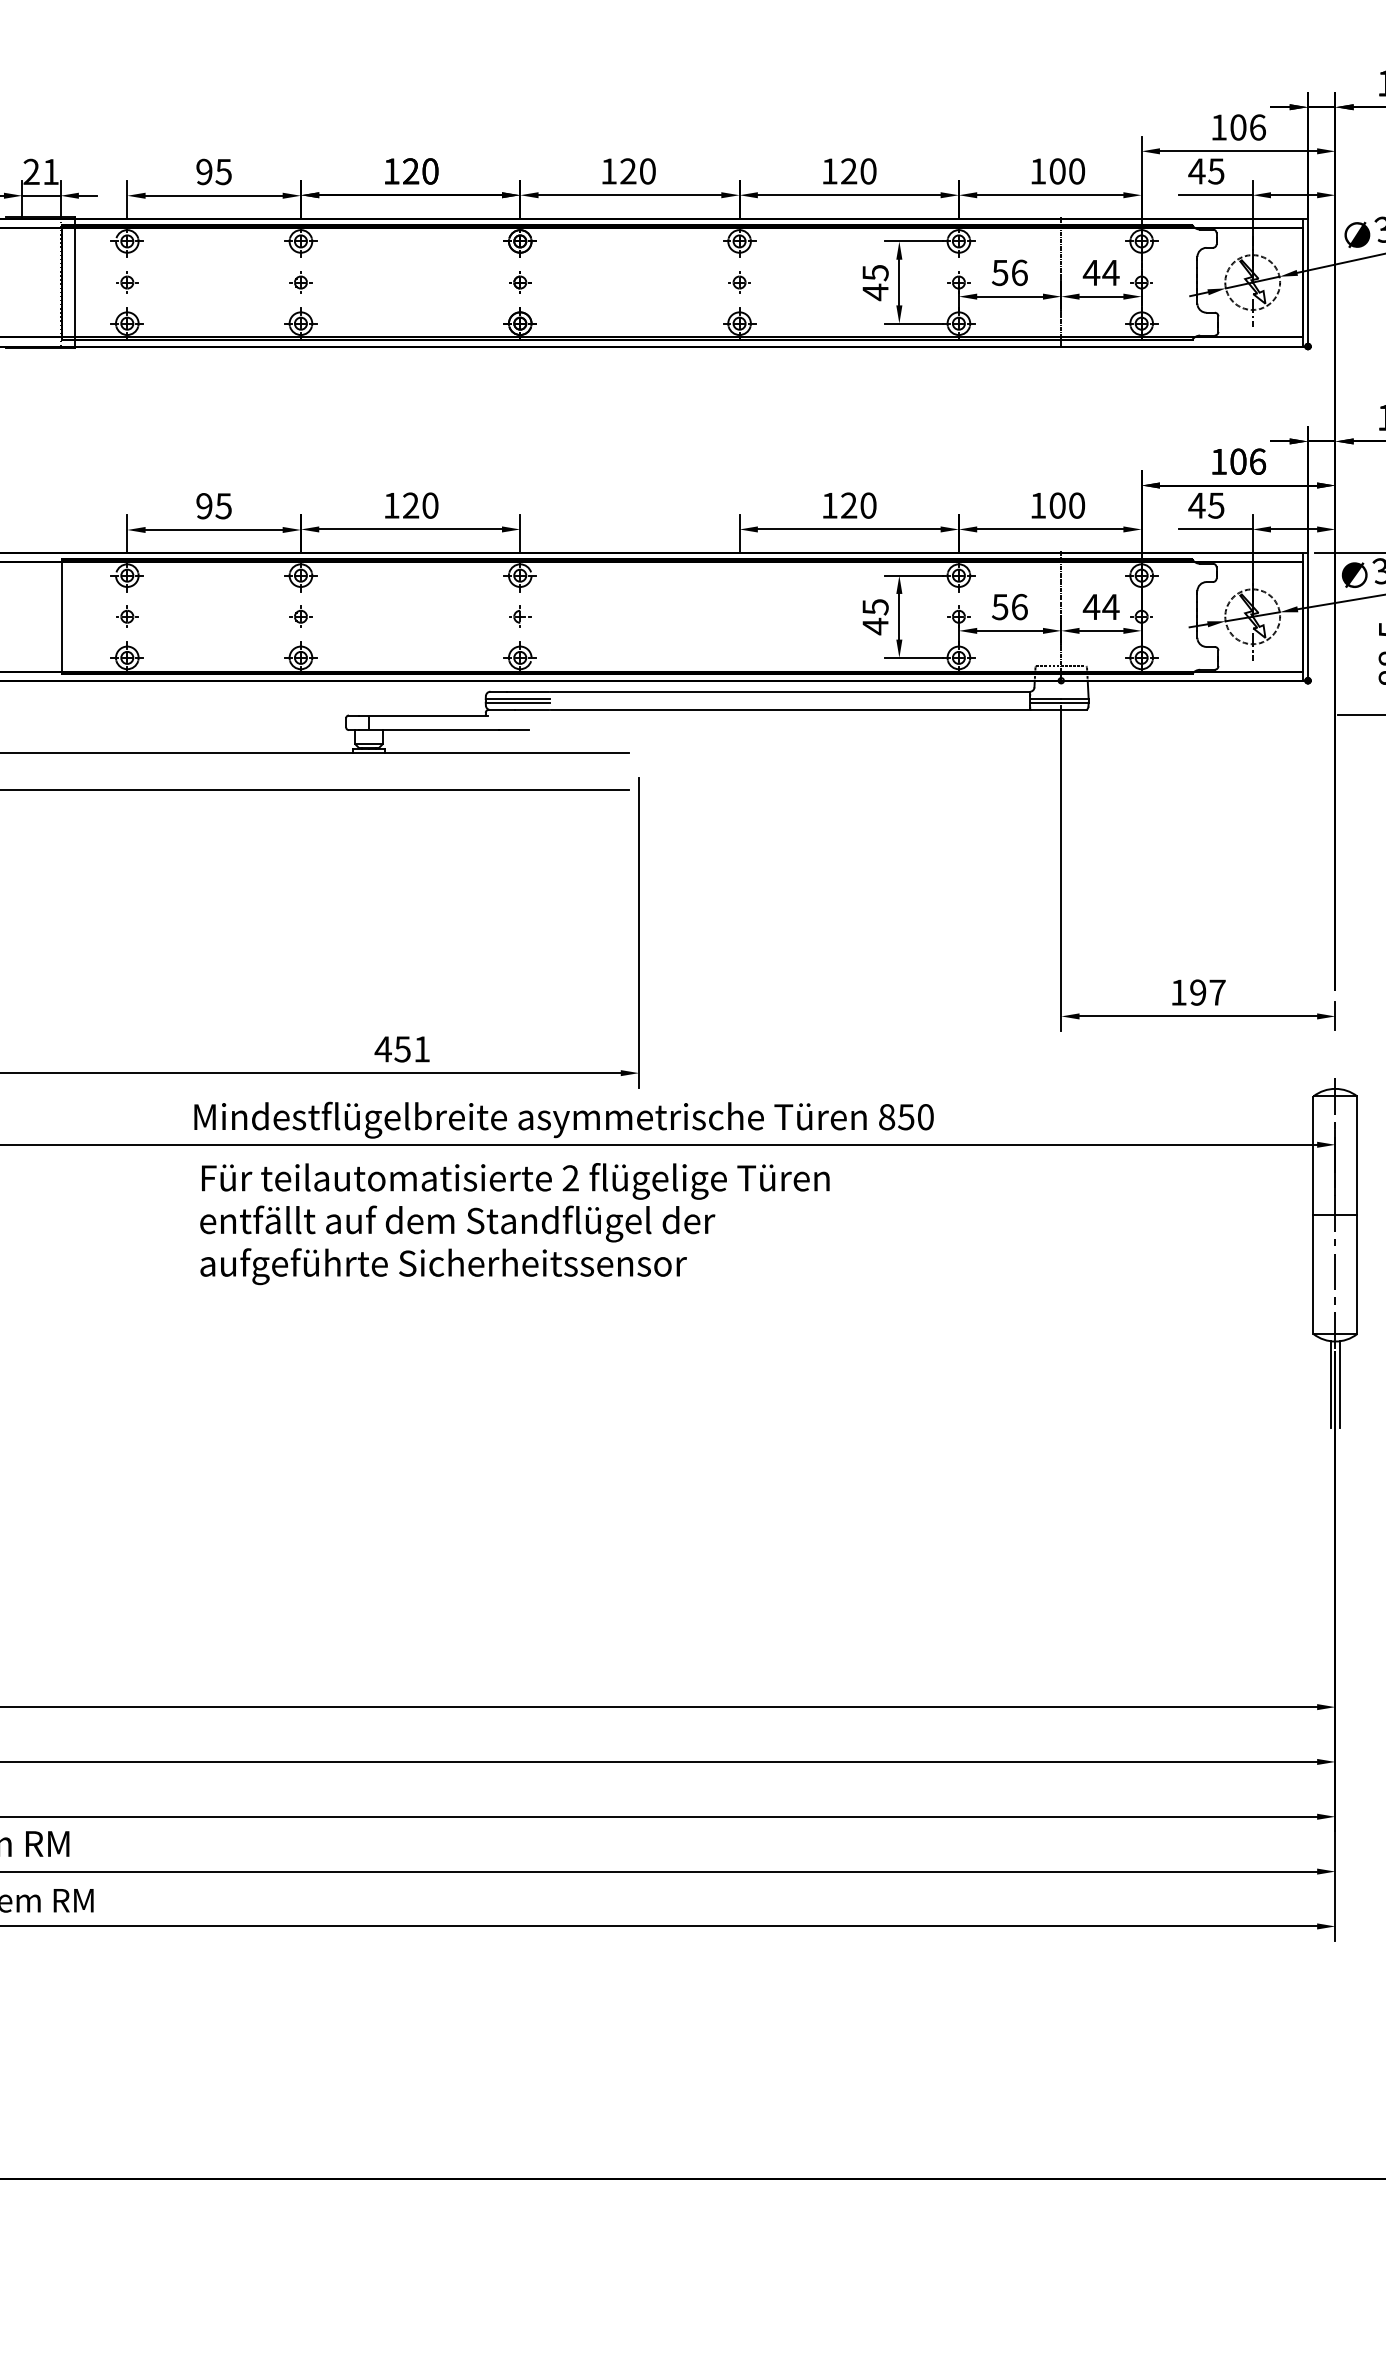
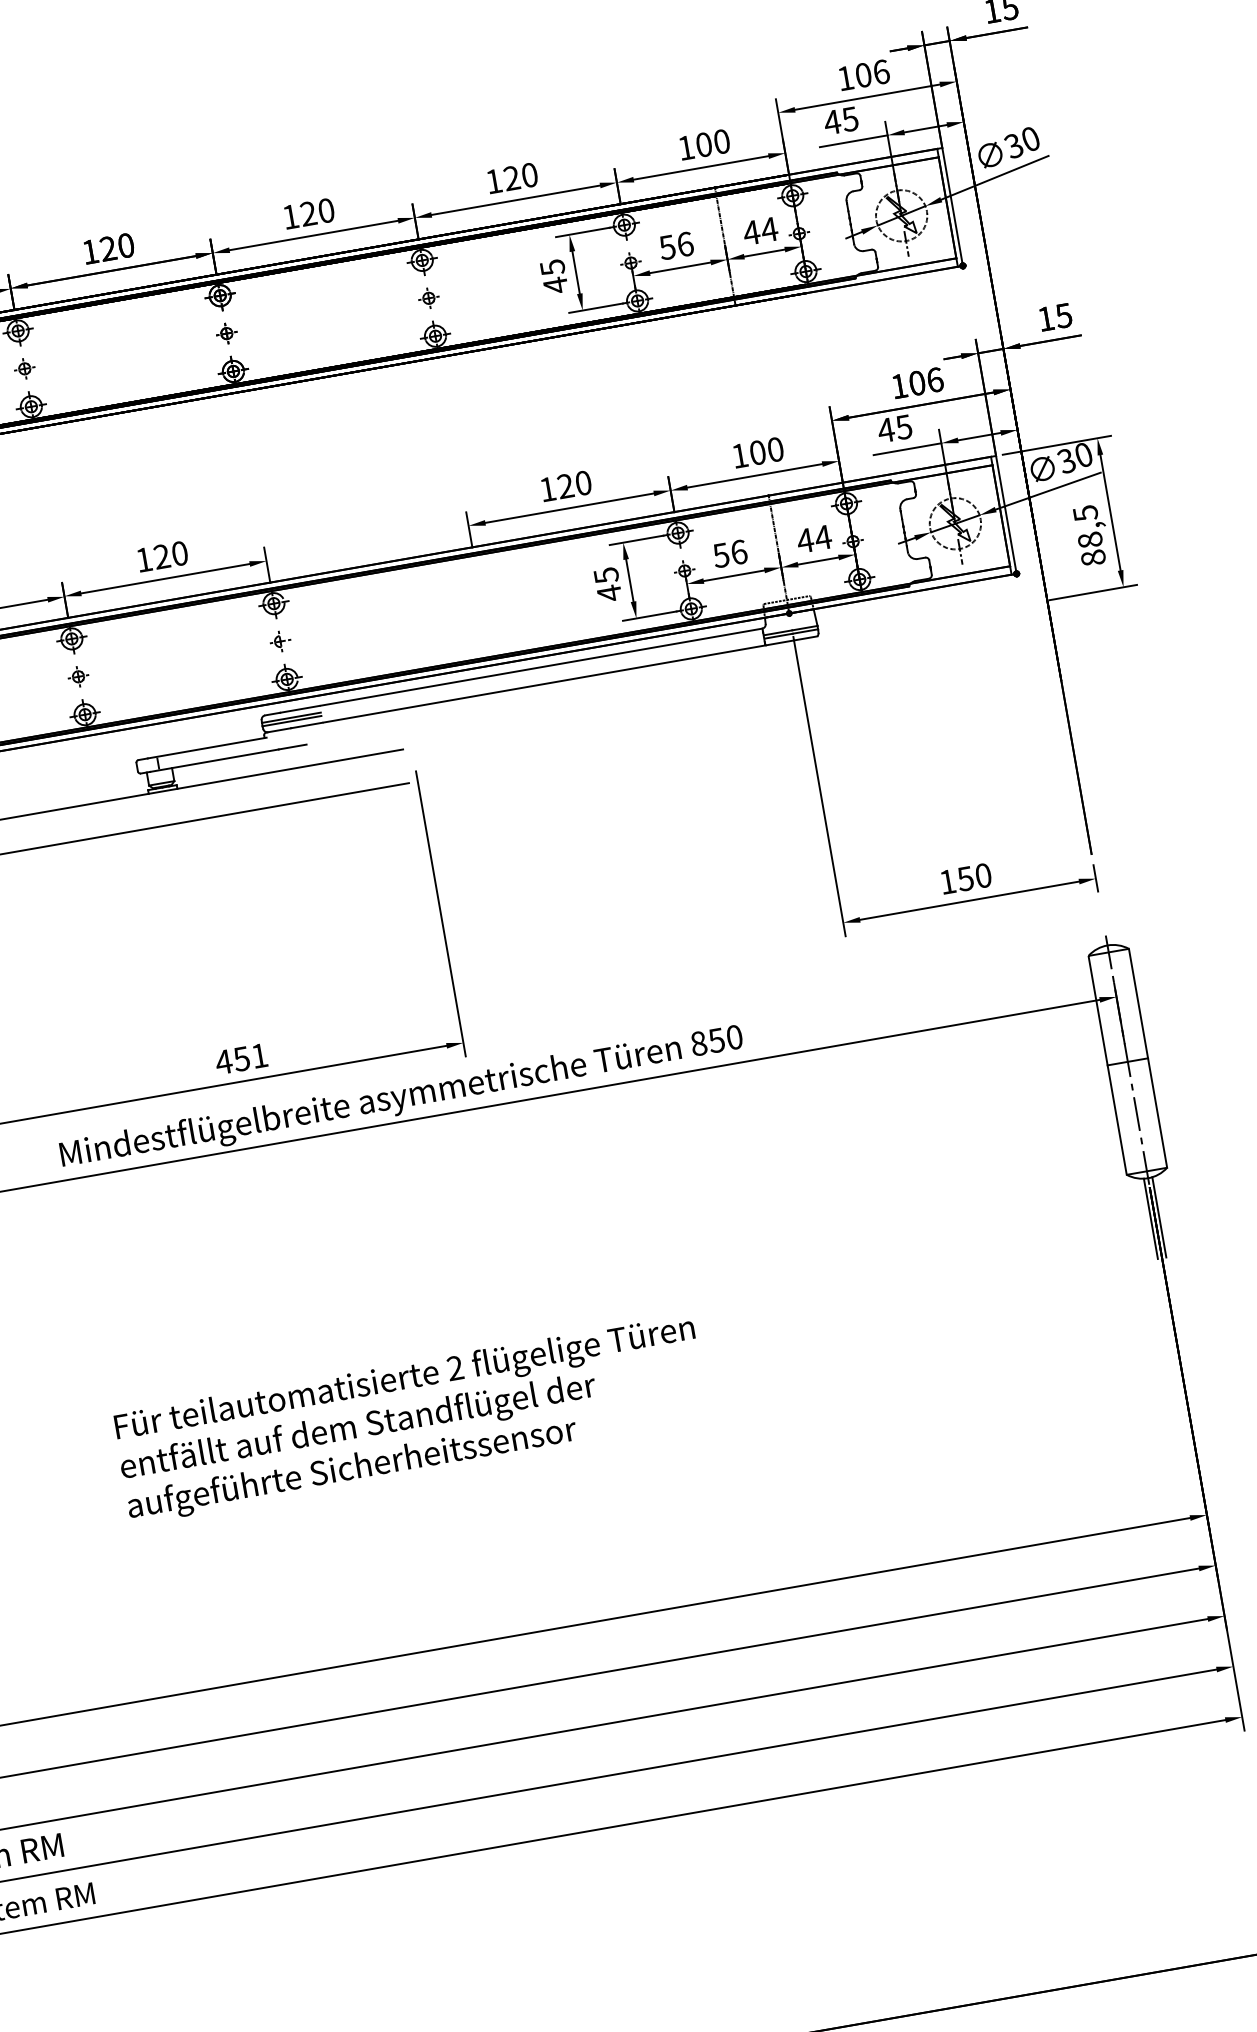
text: (1207, 992) -> (974, 877), 197 -> 150
text: (514, 1224) -> (410, 1419), moved

